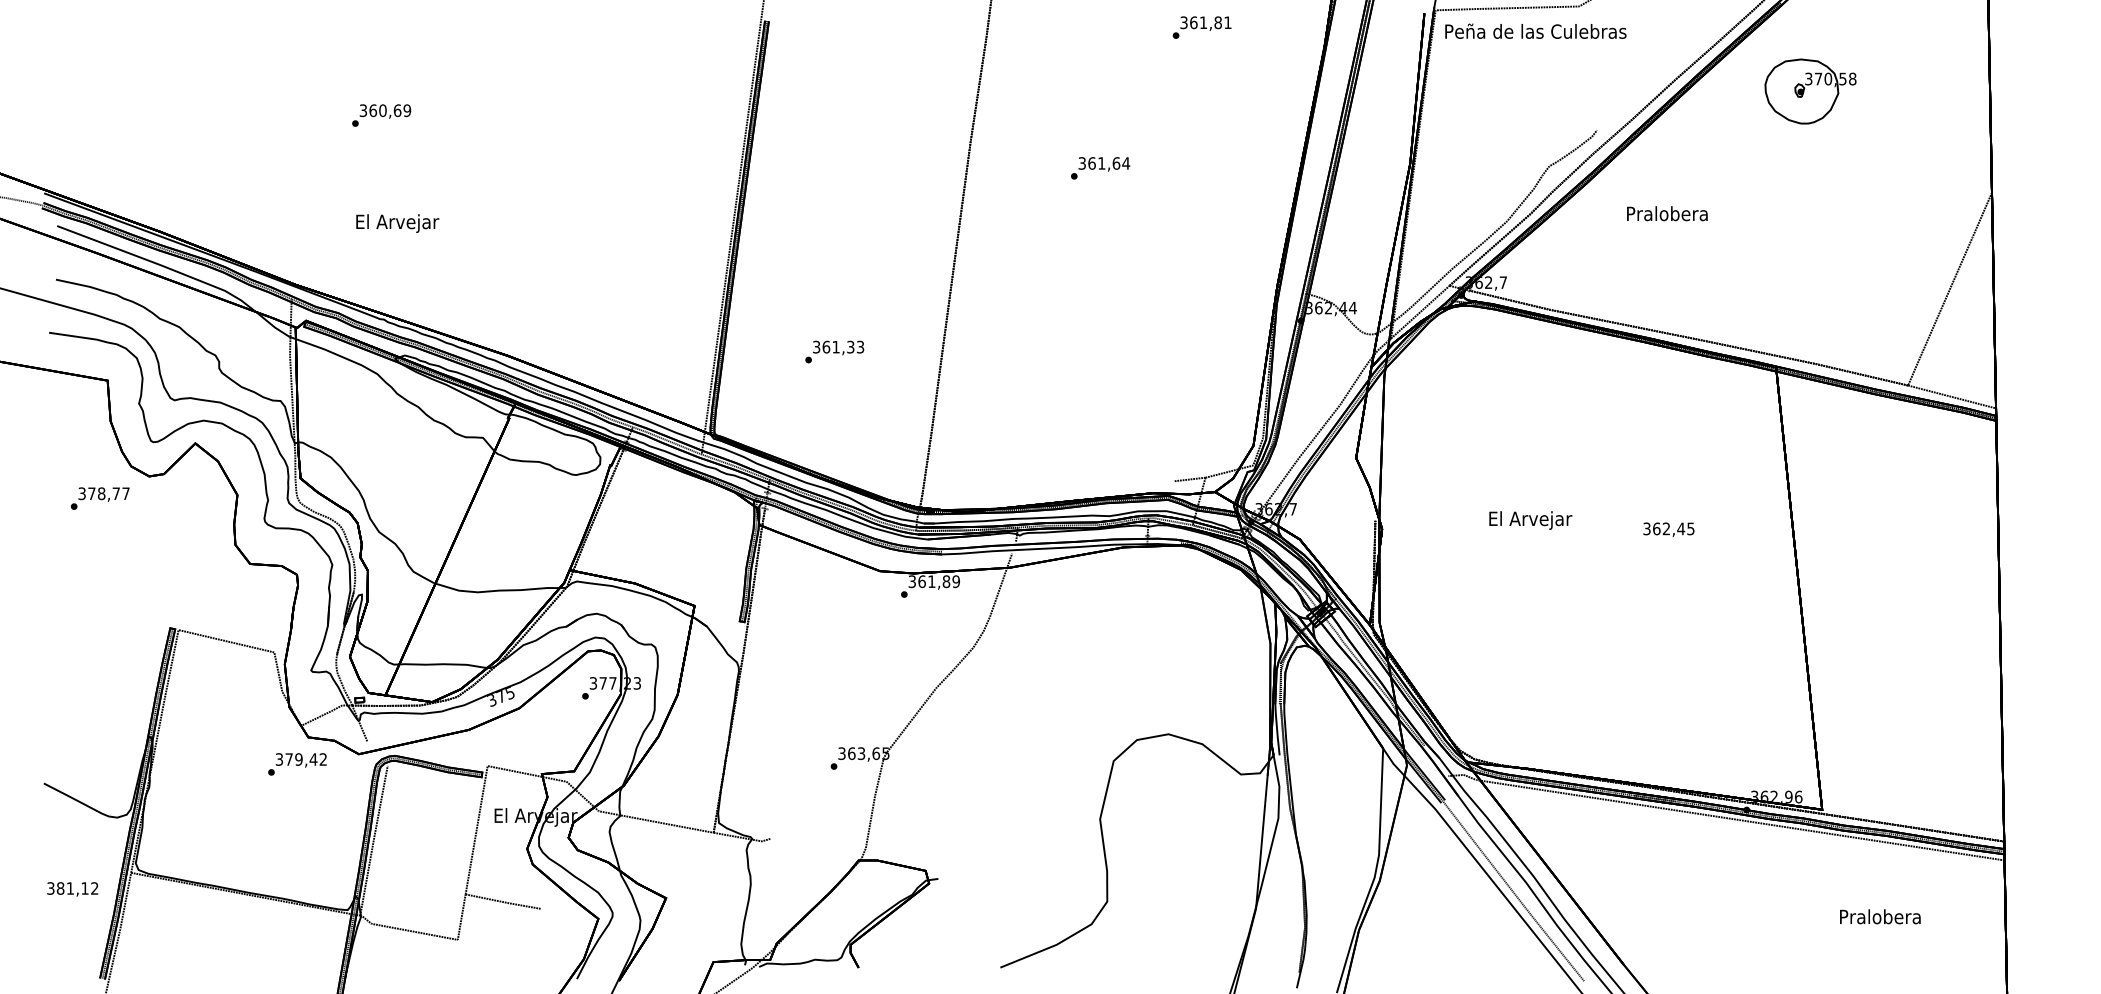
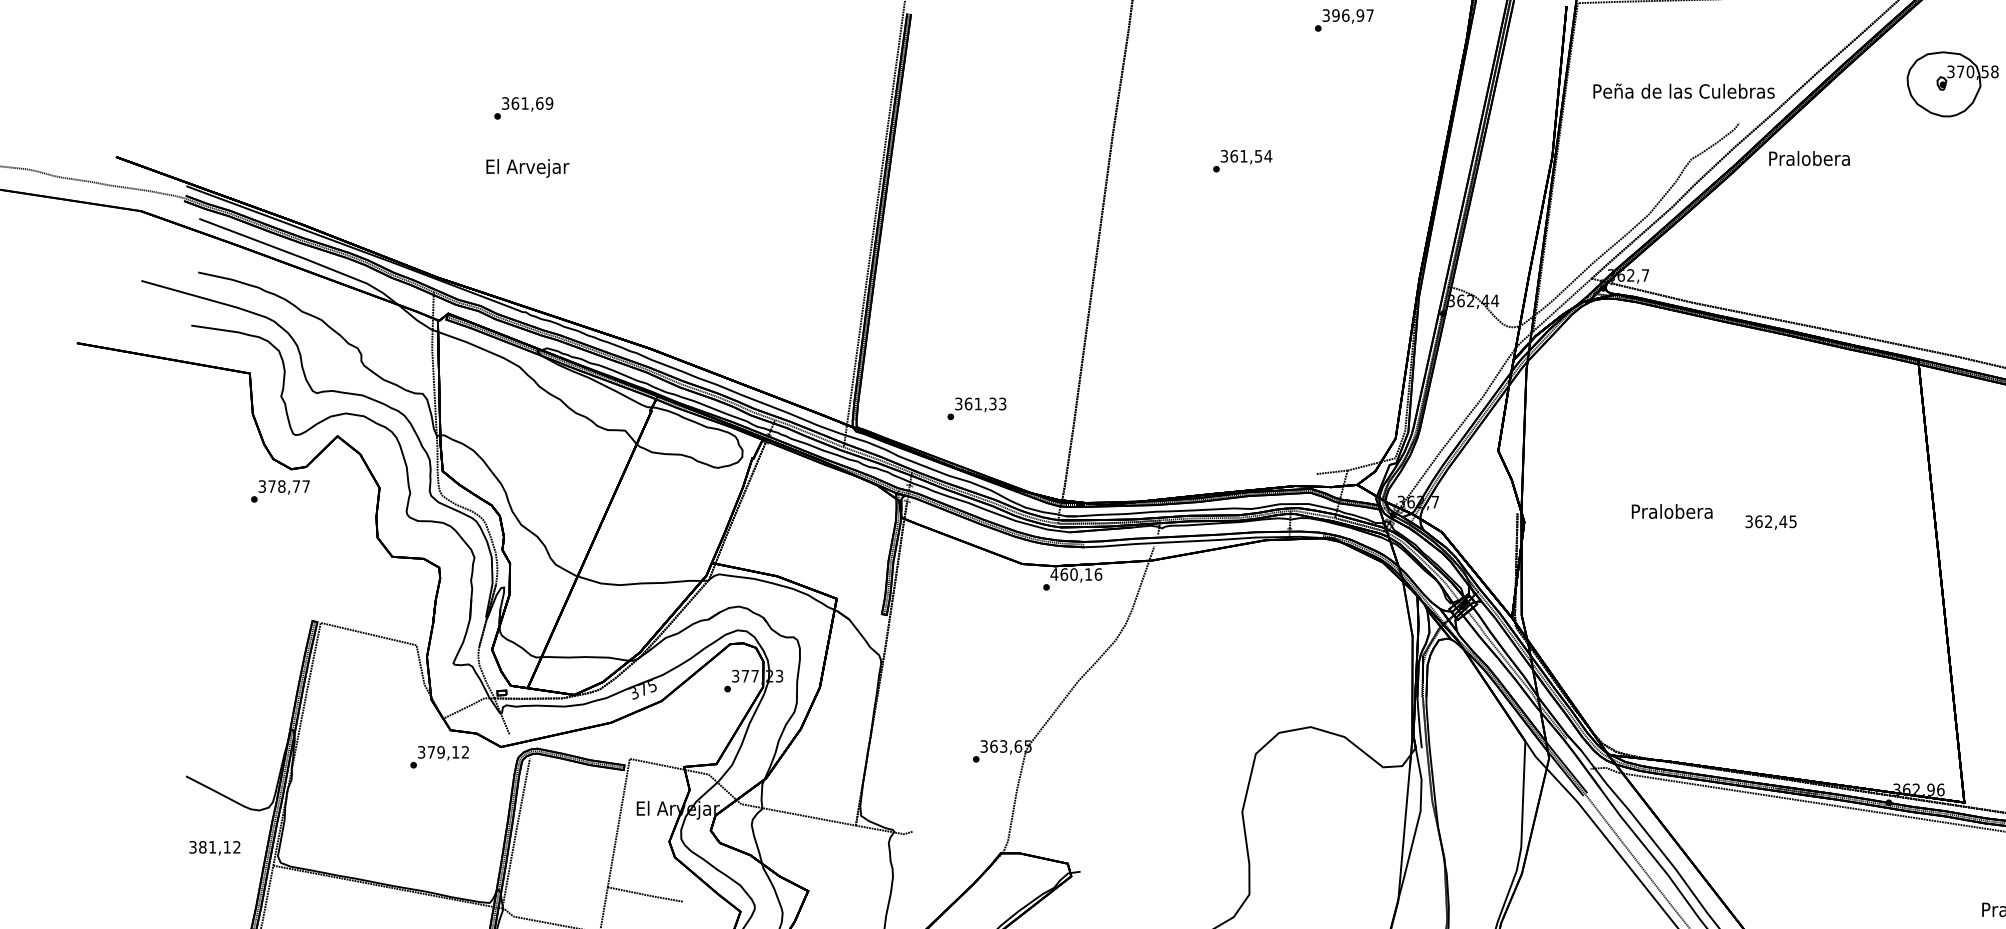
text: (1210, 22) -> (1352, 15), 361,81 -> 396,97
text: (1535, 30) -> (1683, 90), moved
text: (382, 110) -> (524, 103), 360,69 -> 361,69
text: (1116, 163) -> (1258, 156), 361,64 -> 361,54
text: (1667, 213) -> (1809, 158), moved
text: (397, 223) -> (527, 168), moved
text: (834, 351) -> (976, 408), moved
text: (99, 498) -> (279, 491), moved
text: (1530, 520) -> (1672, 513), El Arvejar -> Pralobera
text: (1668, 529) -> (1770, 522), moved
text: (934, 581) -> (1076, 574), 361,89 -> 460,16
text: (313, 759) -> (455, 752), 379,42 -> 379,12
text: (72, 889) -> (214, 848), moved

